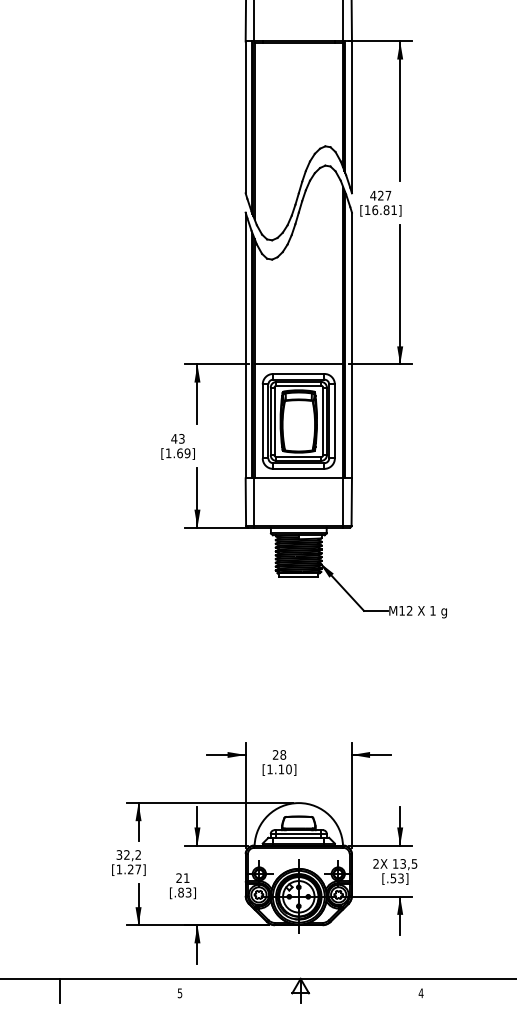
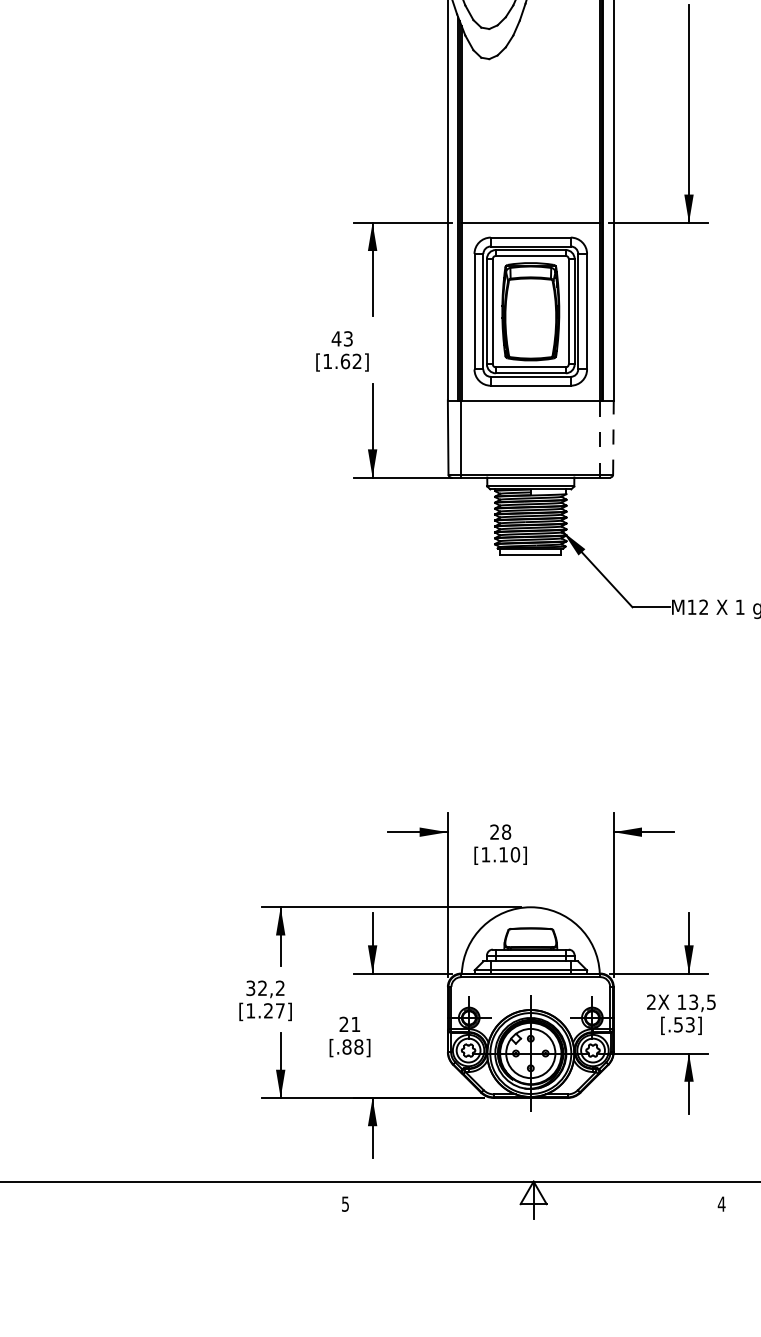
text: (187, 453) -> (357, 361), [1.69] -> [1.62]
line: (351, 502) -> (613, 438), solid -> dashed
line: (343, 503) -> (600, 439), solid -> dashed
text: (188, 892) -> (358, 1046), [.83] -> [.88]
line: (59, 990) -> (157, 1199), removed

